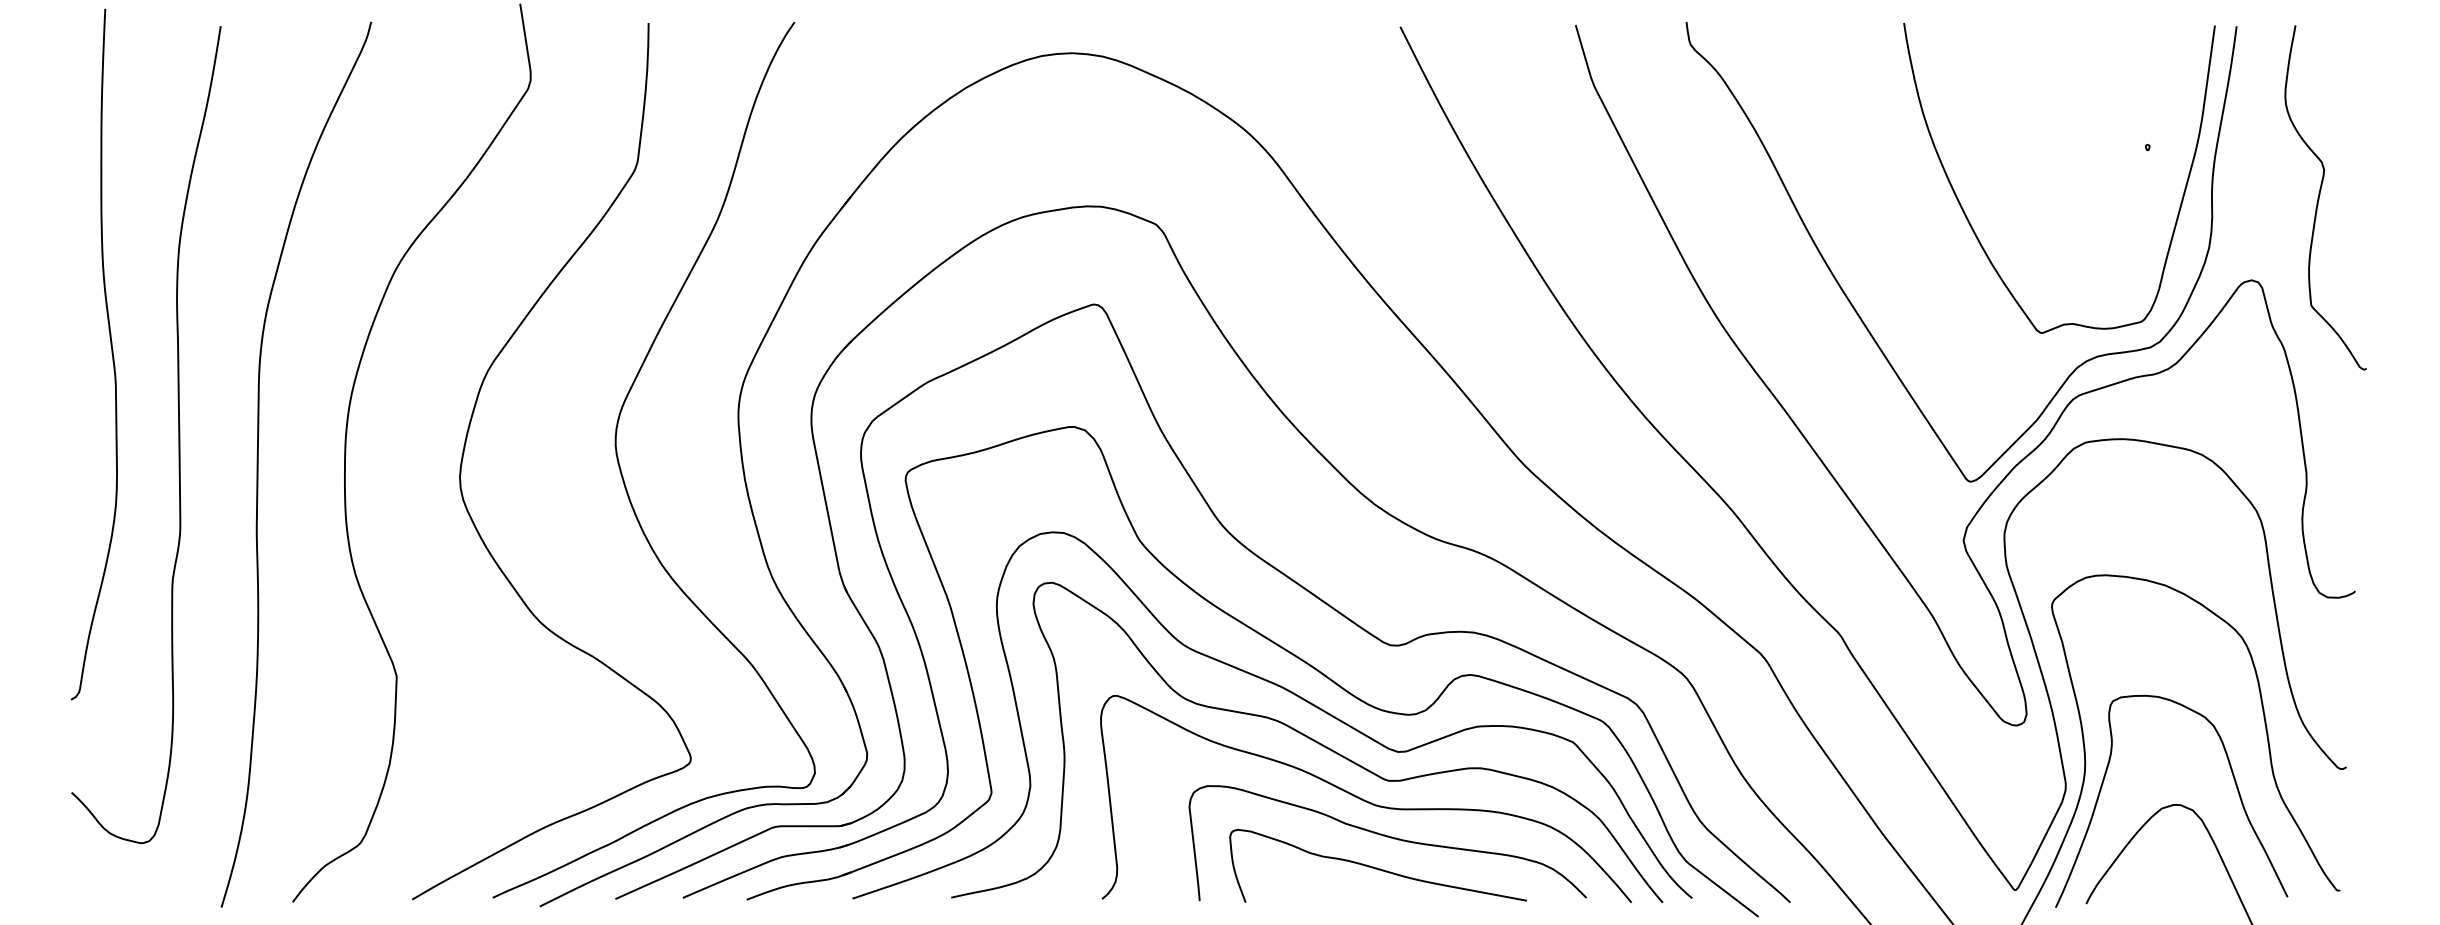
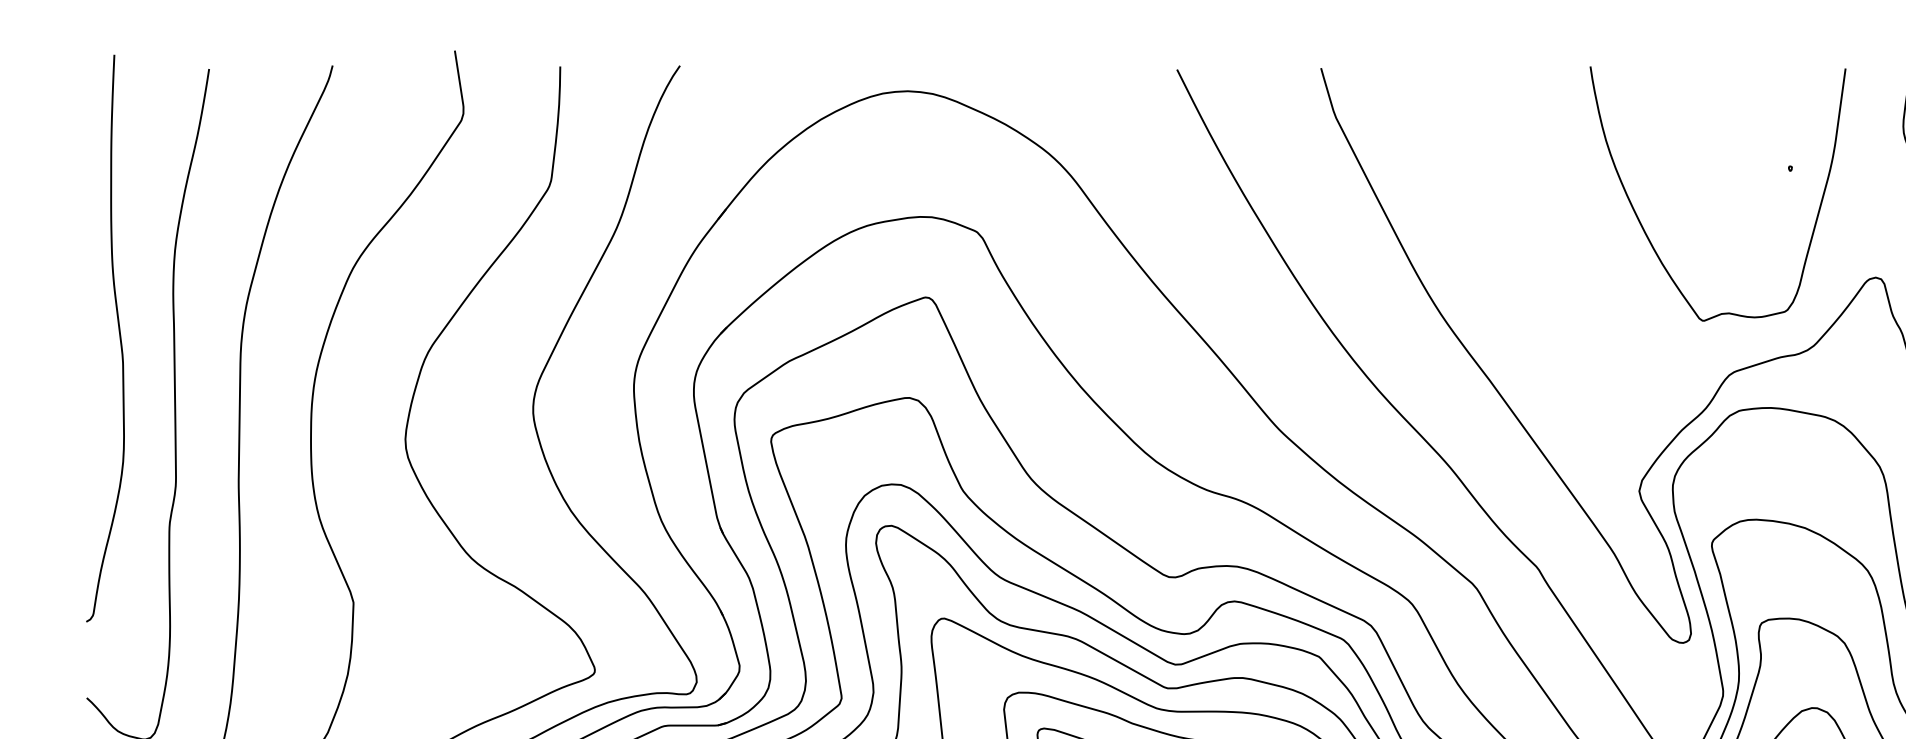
curve: (1859, 314) -> (1553, 305), removed

